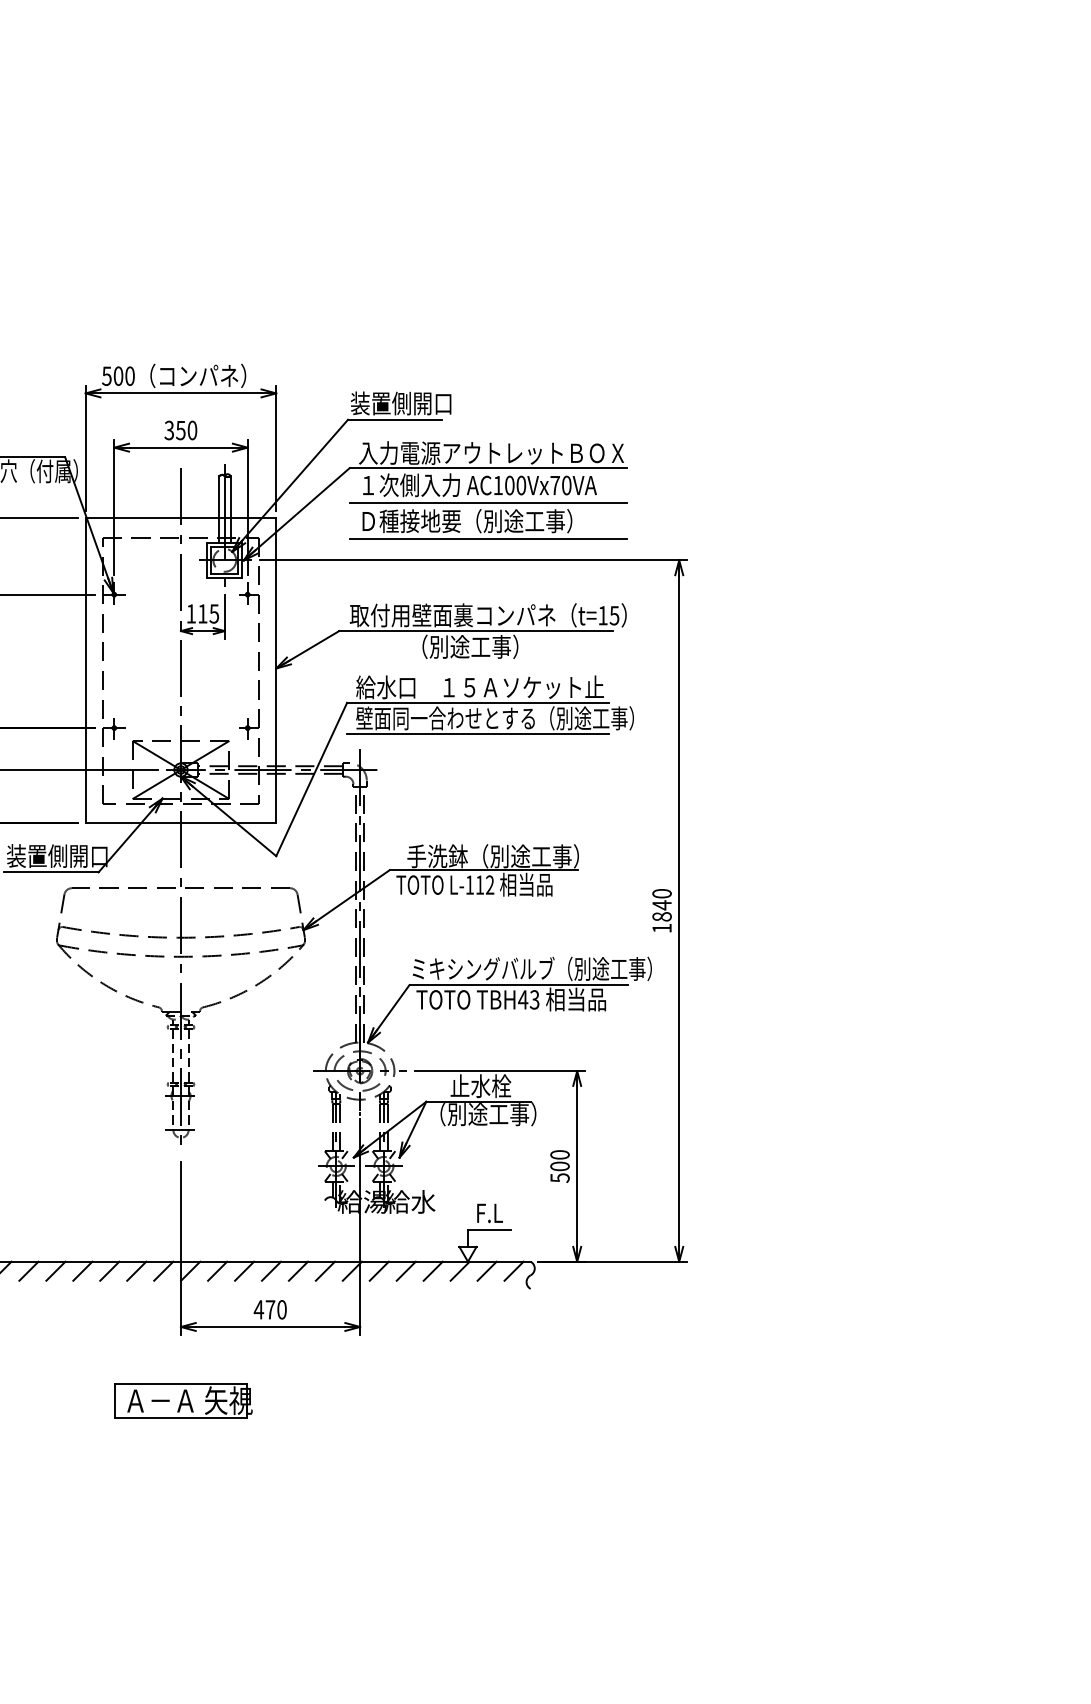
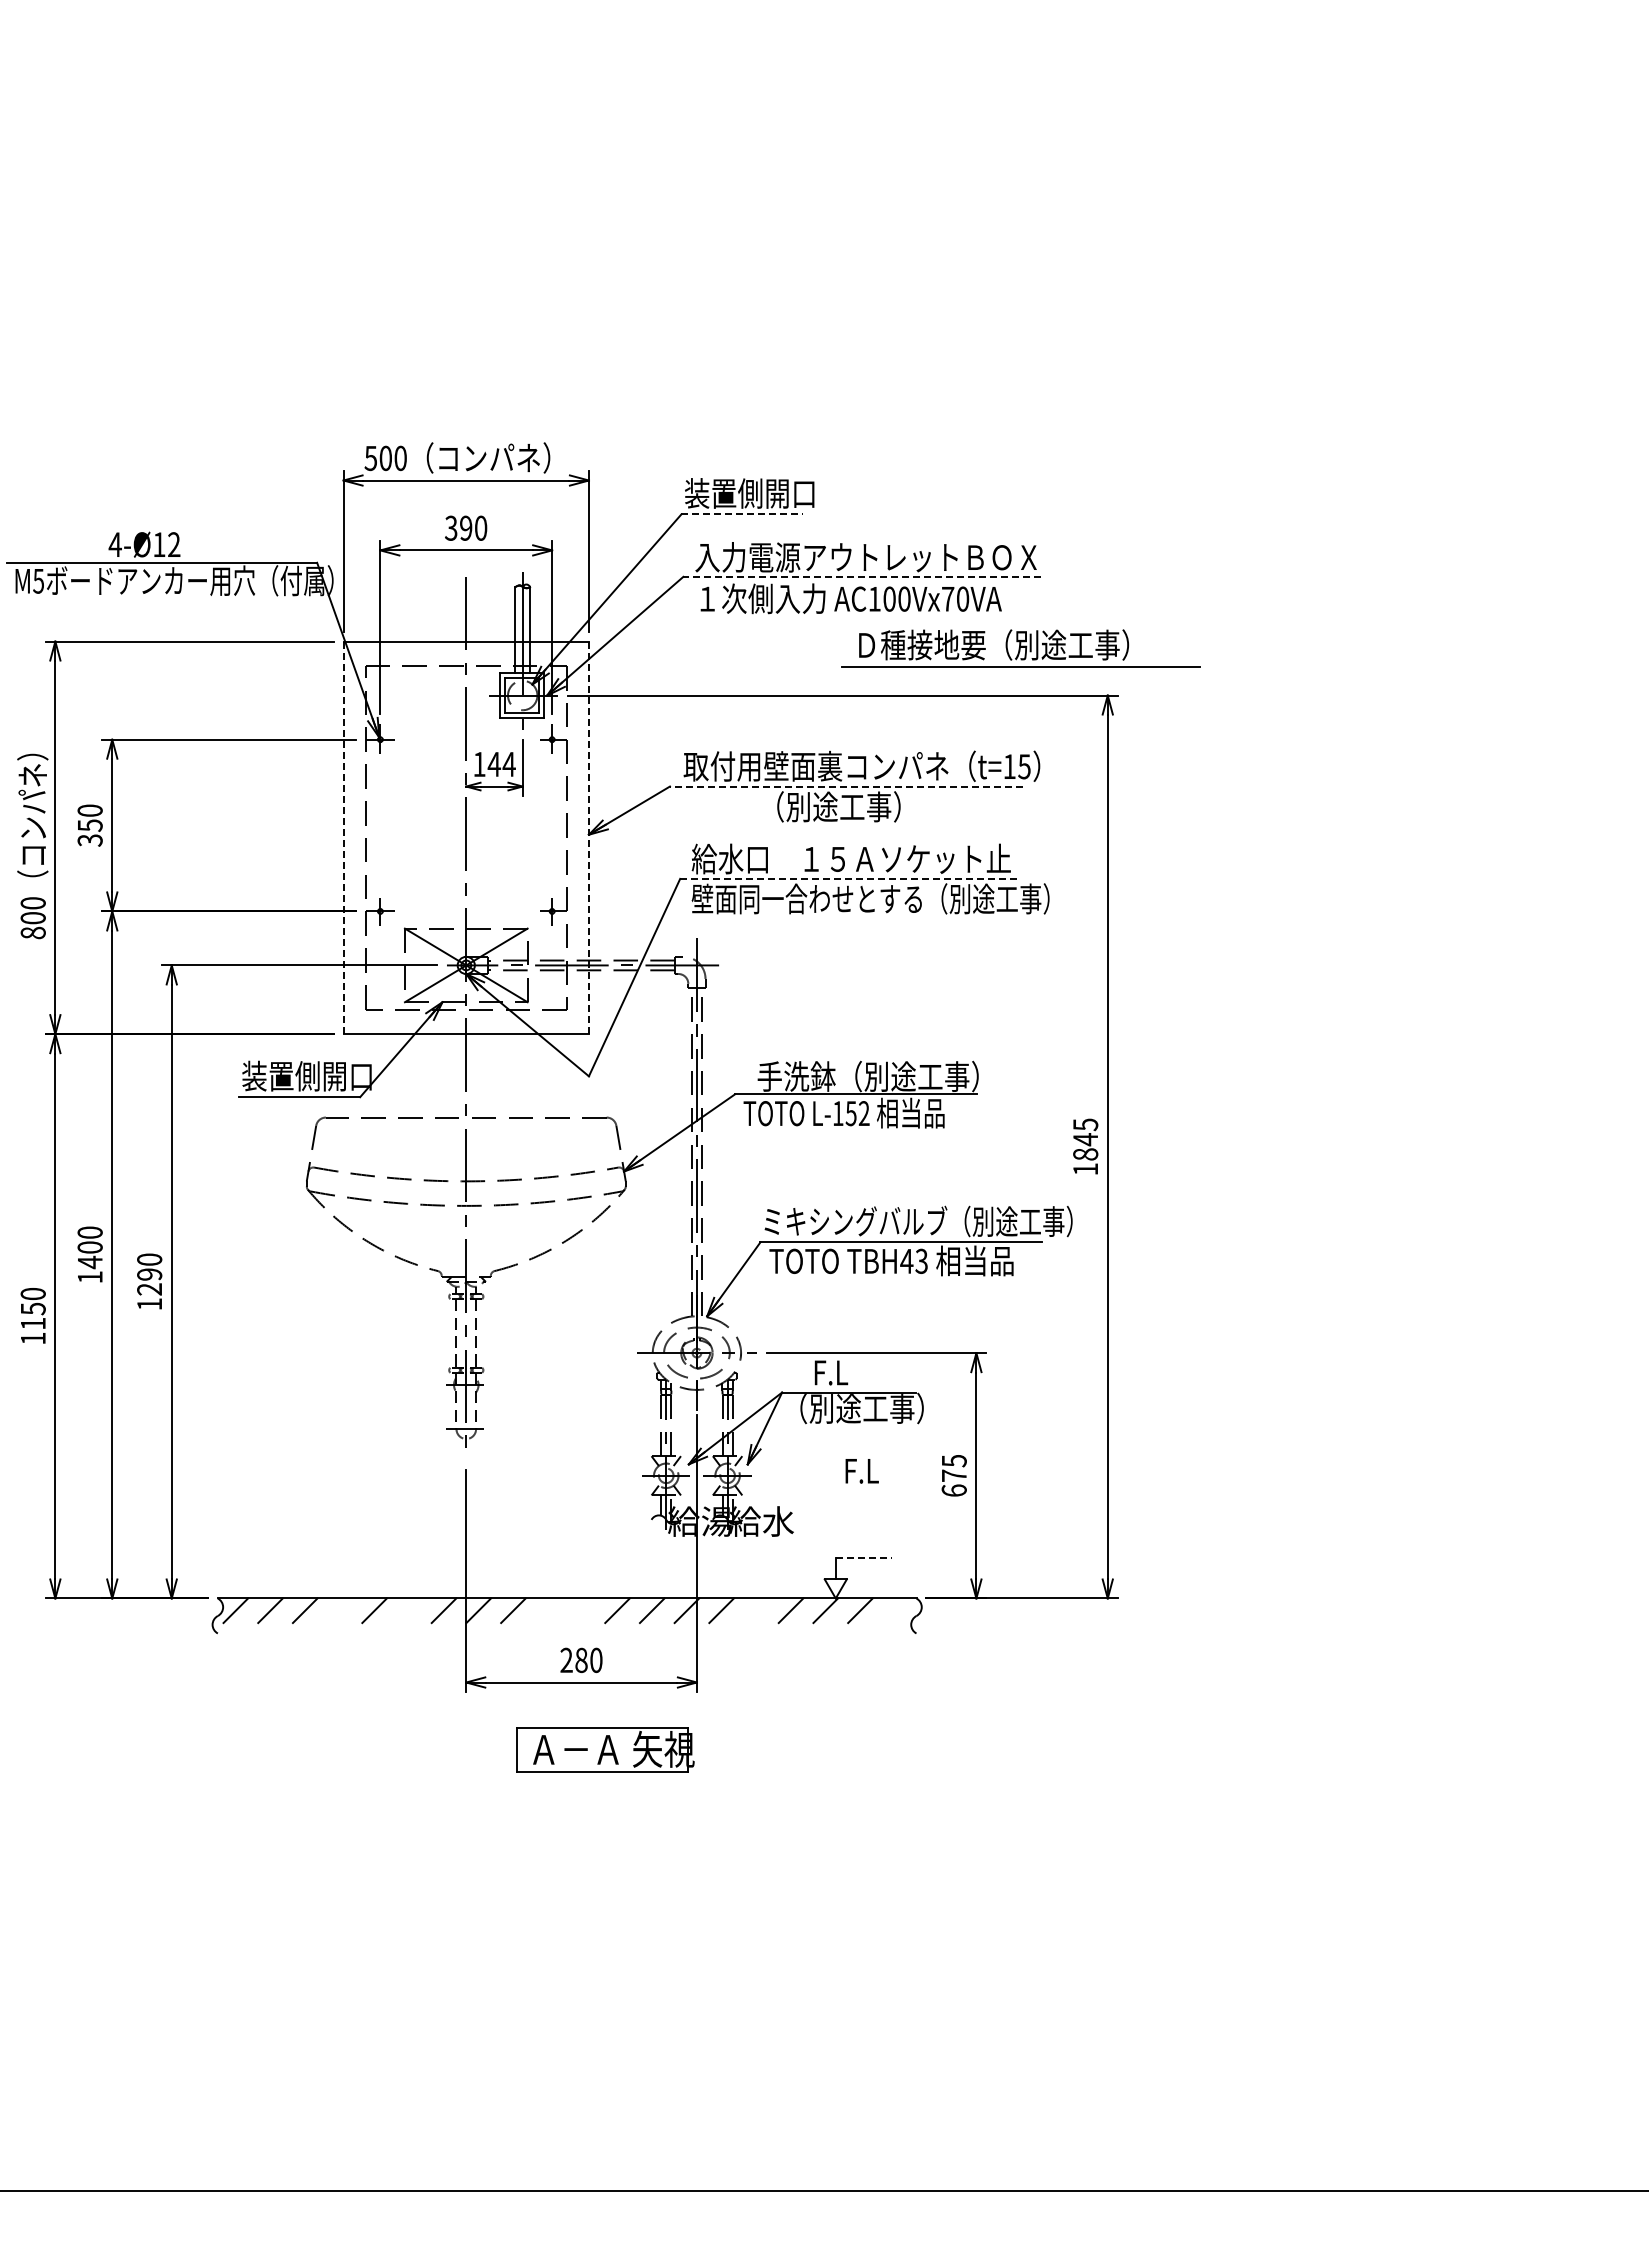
line: (395, 419) -> (742, 514), solid -> dashed
text: (180, 429) -> (465, 527), 350 -> 390
line: (487, 467) -> (861, 576), solid -> dashed
line: (487, 502) -> (861, 621), removed
part: (487, 523) -> (1020, 648), moved
text: (208, 613) -> (501, 764), 115 -> 144
line: (475, 631) -> (845, 786), solid -> dashed
line: (85, 670) -> (343, 837), solid -> dashed
line: (275, 671) -> (588, 838), solid -> dashed
line: (477, 702) -> (848, 878), solid -> dashed
line: (477, 734) -> (848, 919), removed
text: (479, 885) -> (850, 1113), L-112 -> L-152
text: (661, 893) -> (1085, 1124), 1840 -> 1845
text: (480, 1086) -> (852, 1372), 止水栓 -> F.L
text: (559, 1166) -> (953, 1475), 500 -> 675
text: (489, 1213) -> (861, 1471), moved
line: (489, 1229) -> (863, 1557), solid -> dashed
line: (82, 1271) -> (339, 1610), removed
line: (136, 1271) -> (409, 1610), removed
line: (244, 1271) -> (547, 1610), removed
line: (271, 1271) -> (582, 1610), removed
line: (406, 1271) -> (756, 1610), removed
line: (513, 1271) -> (894, 1610), removed
text: (264, 1309) -> (573, 1660), 470 -> 280
part: (183, 1400) -> (605, 1749), moved

